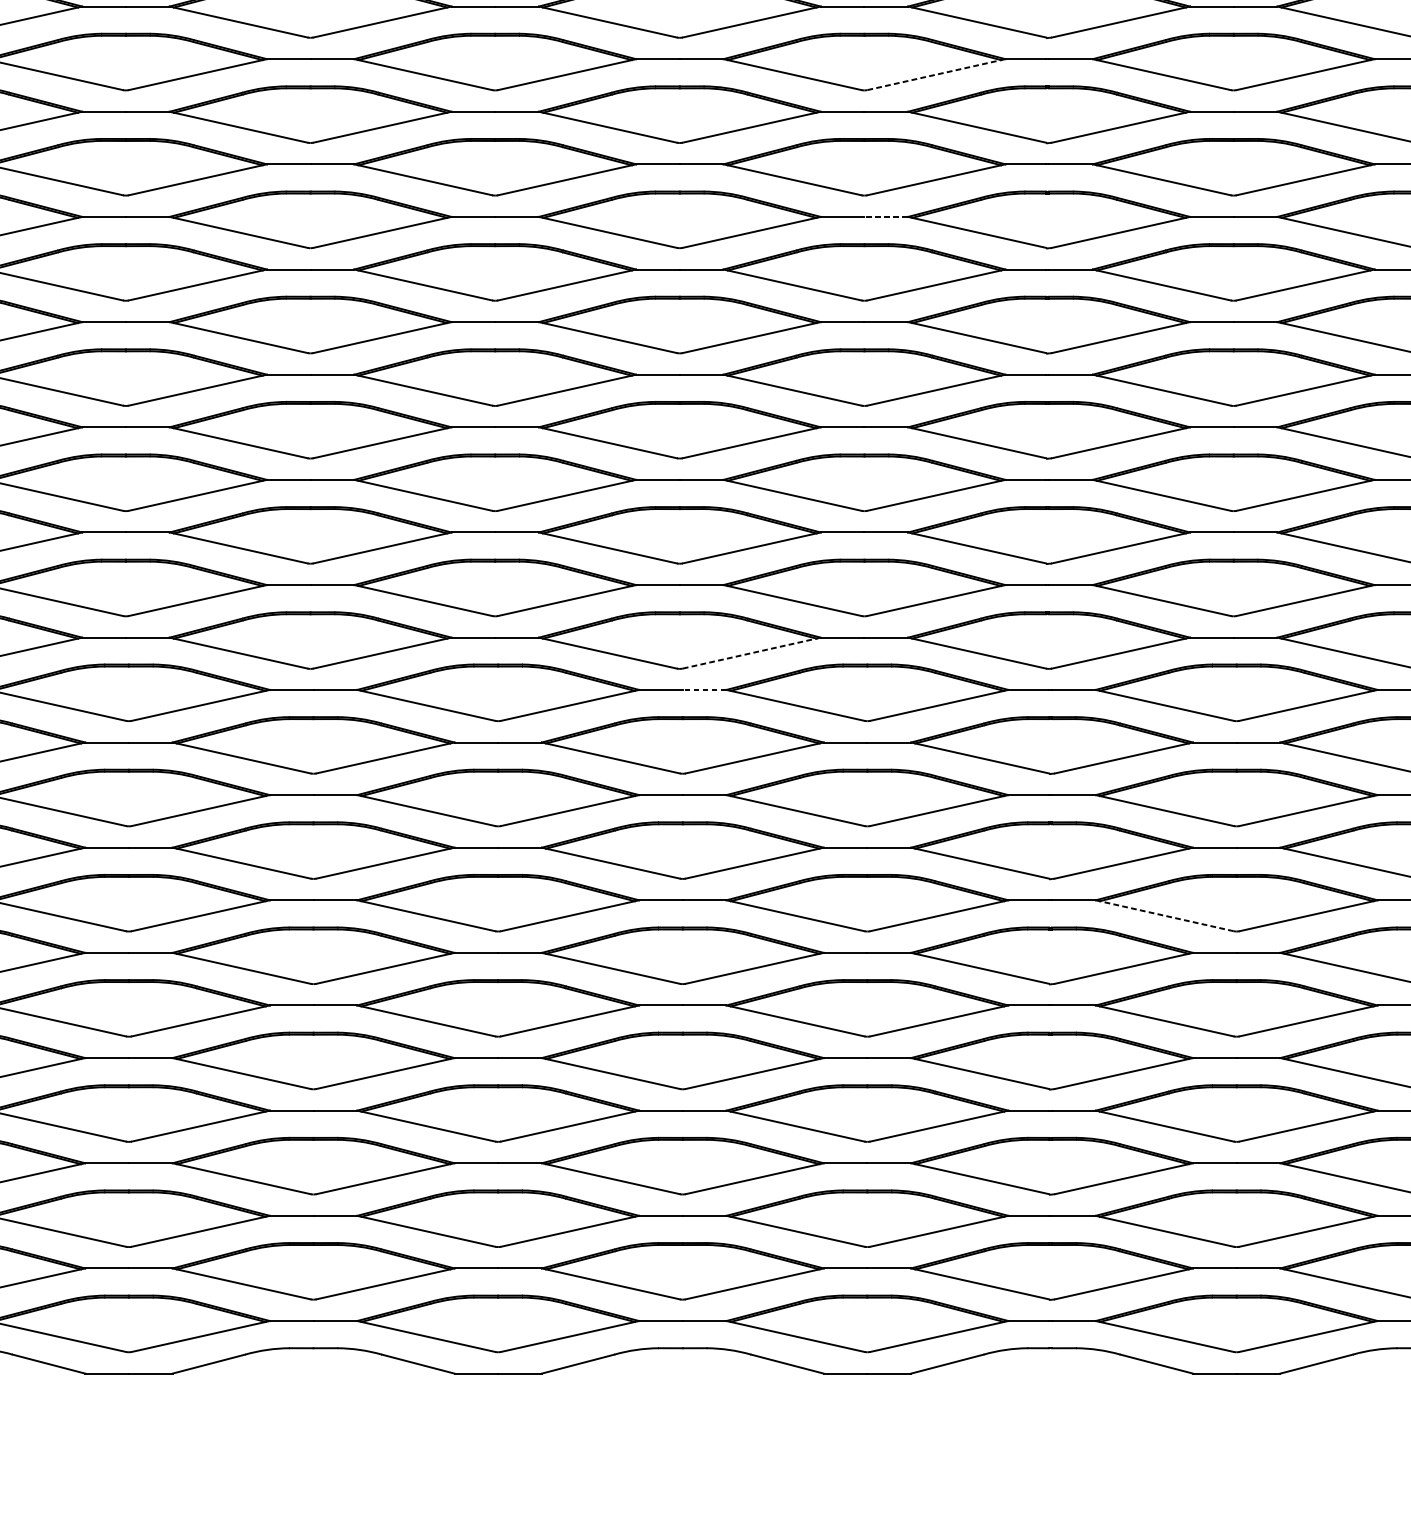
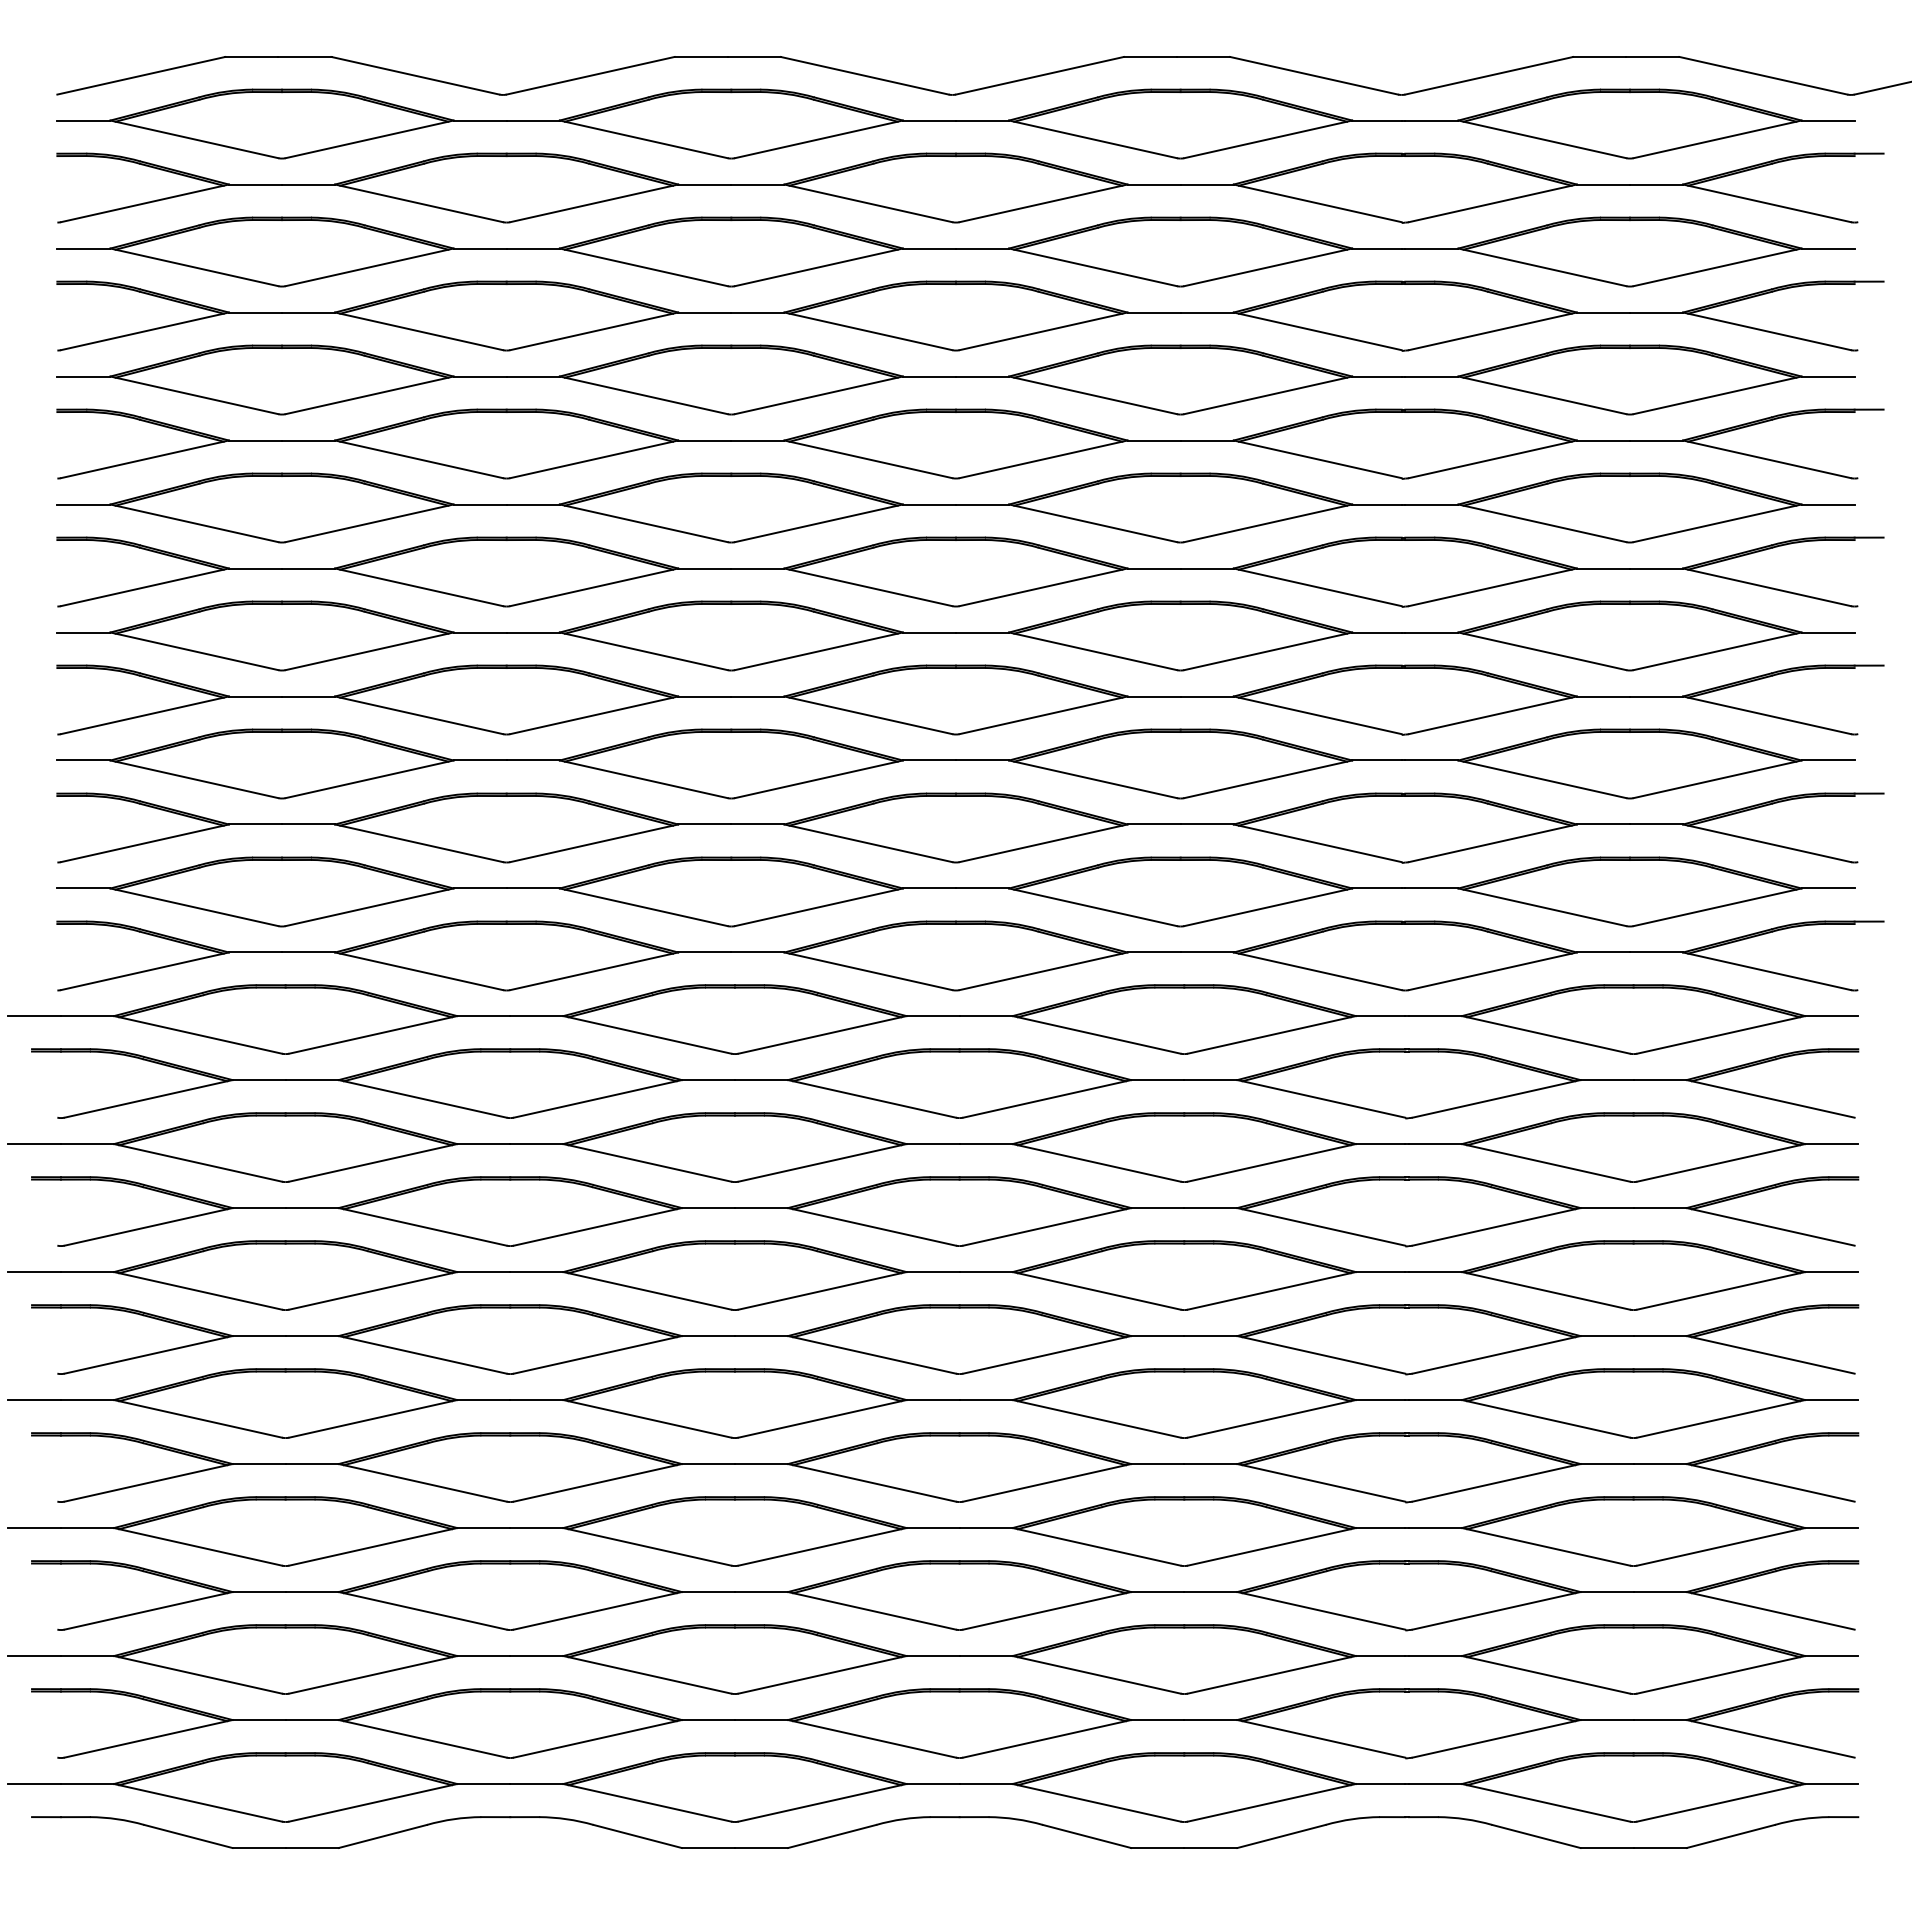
line: (936, 74) -> (1268, 267), dashed -> solid
line: (886, 216) -> (1207, 440), dashed -> solid
line: (752, 653) -> (1044, 971), dashed -> solid
line: (704, 690) -> (986, 1016), dashed -> solid
line: (1164, 915) -> (1545, 1290), dashed -> solid

